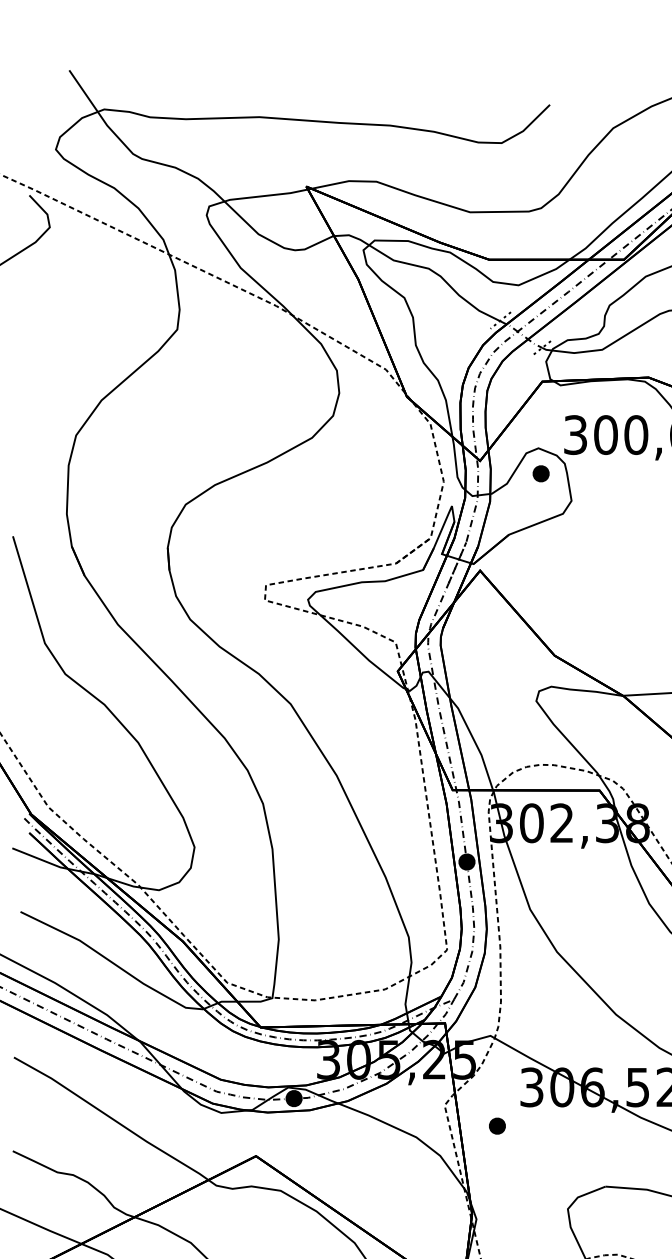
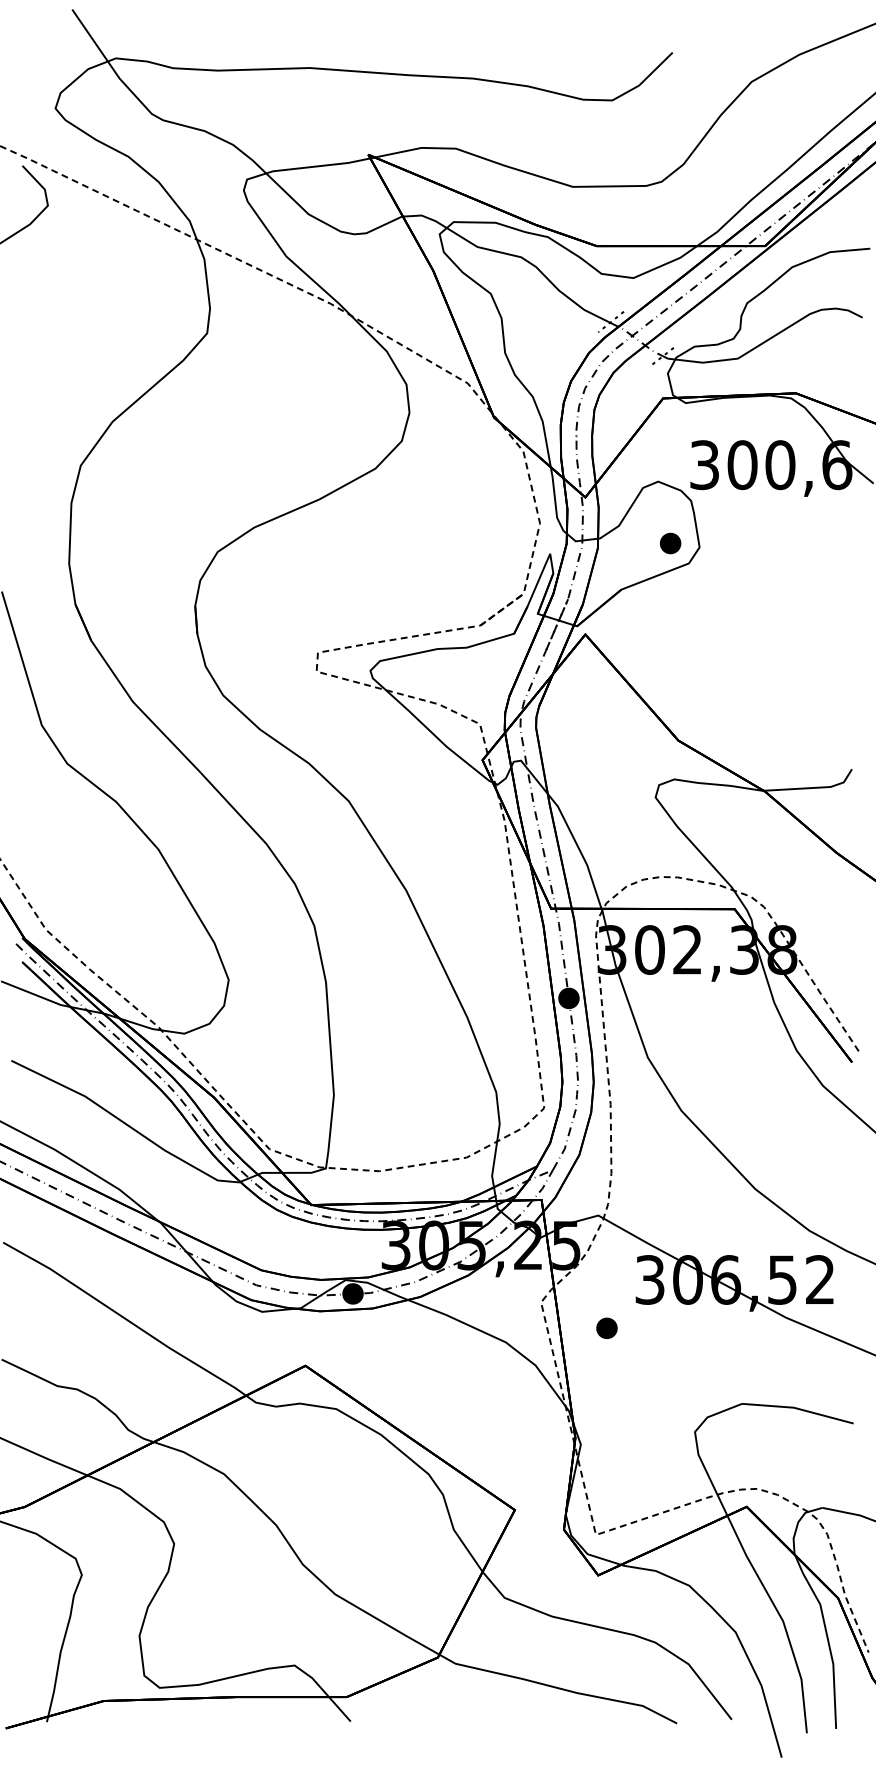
part: (541, 473) -> (670, 543), moved

